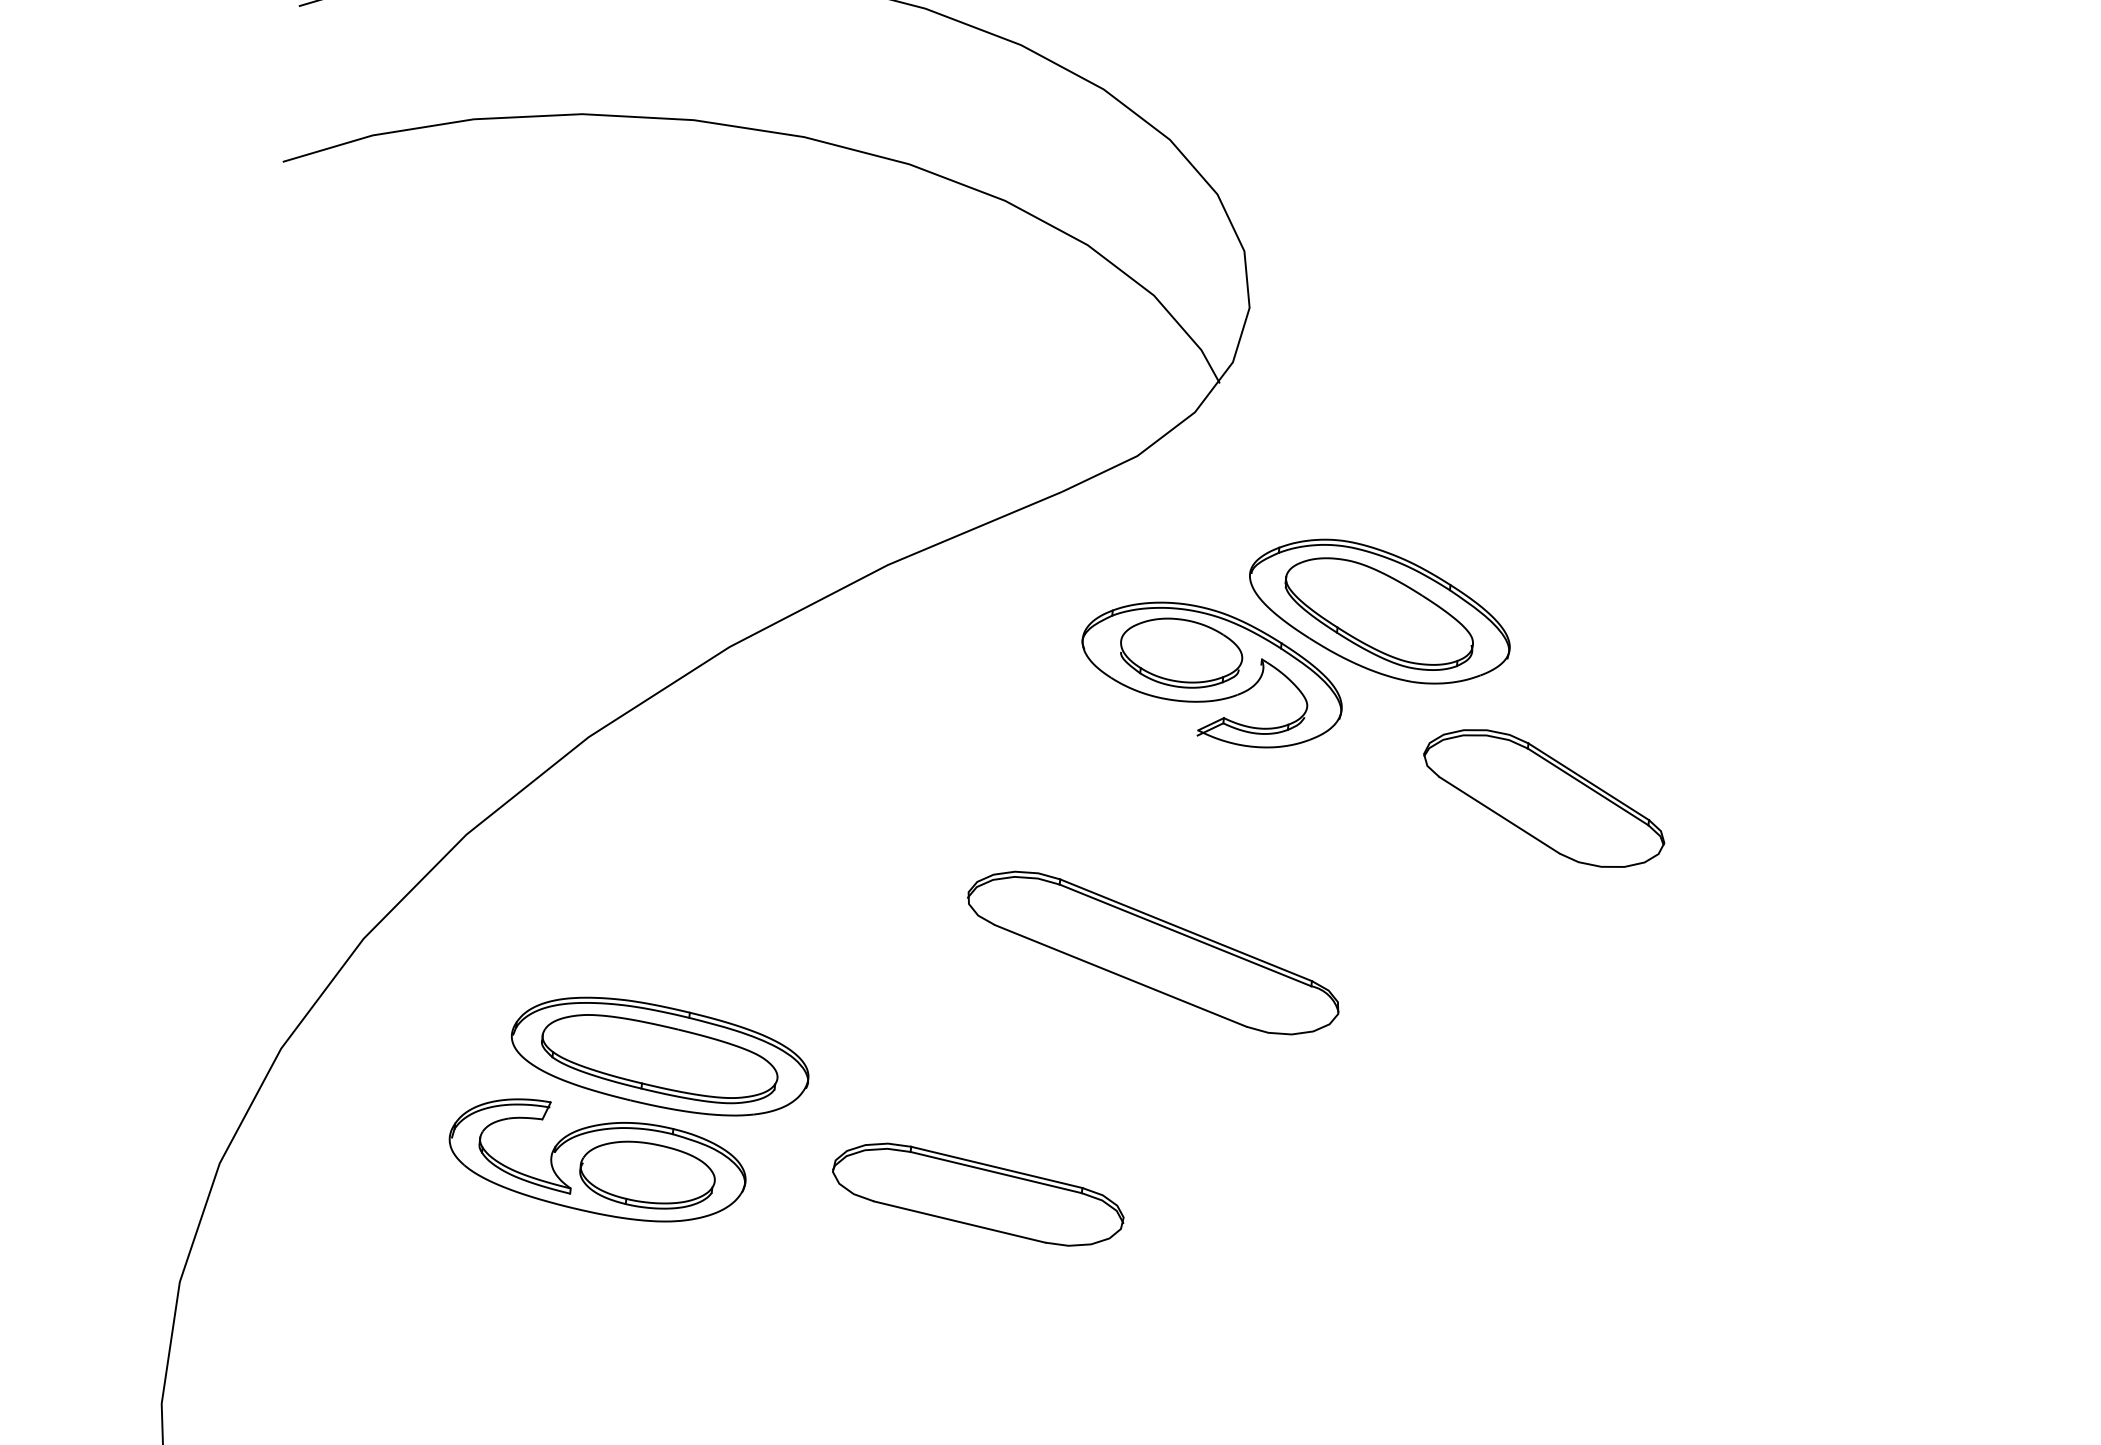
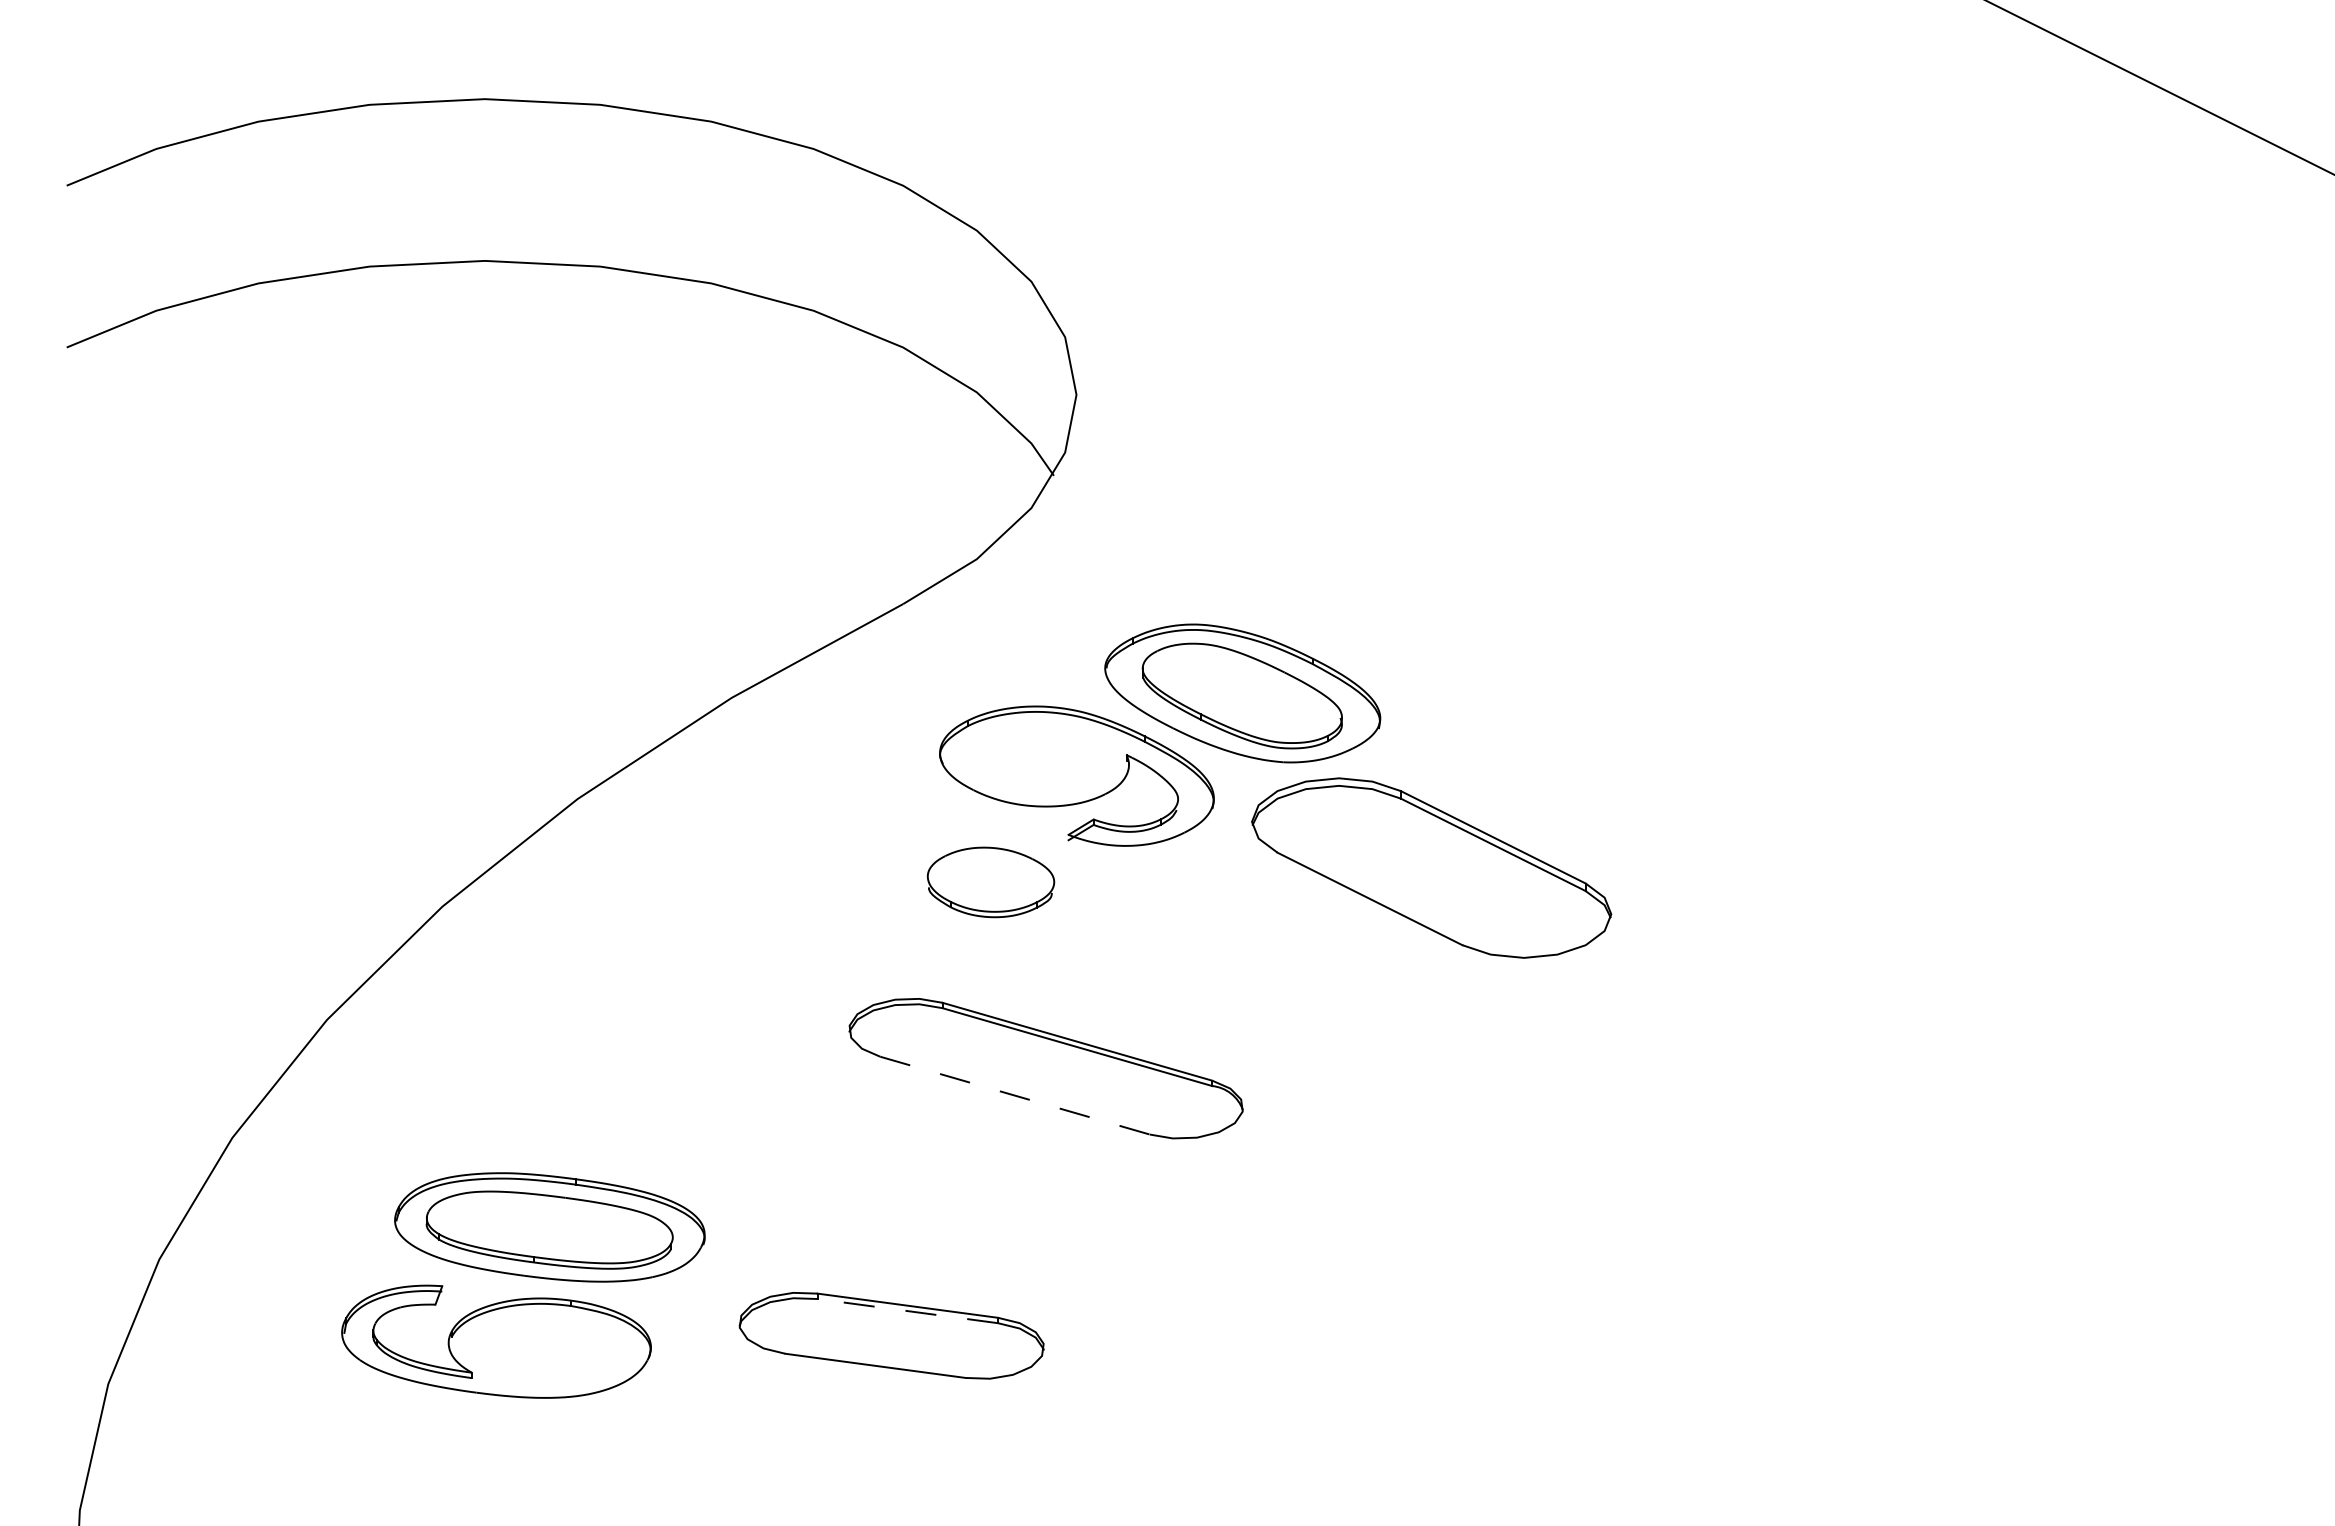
part: (1180, 653) -> (990, 882), moved
part: (1544, 798) -> (1431, 868), size x1.4
line: (1121, 975) -> (1015, 1095), solid -> dashed
line: (995, 1172) -> (907, 1311), solid -> dashed
part: (647, 1174) -> (549, 1350), removed

